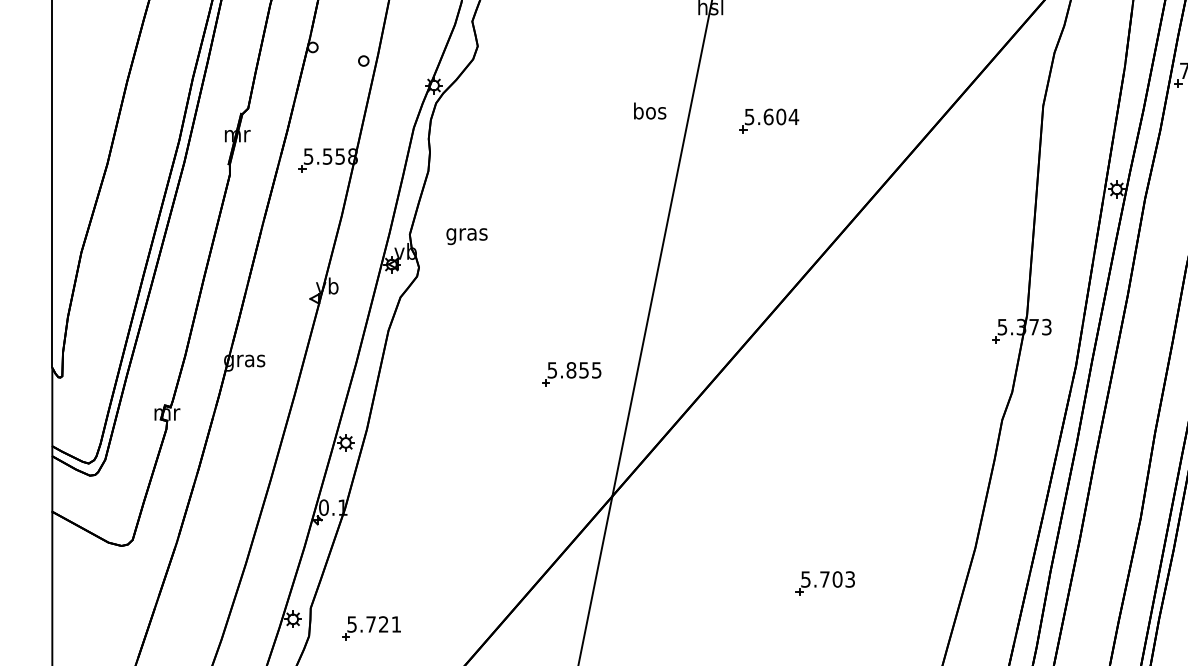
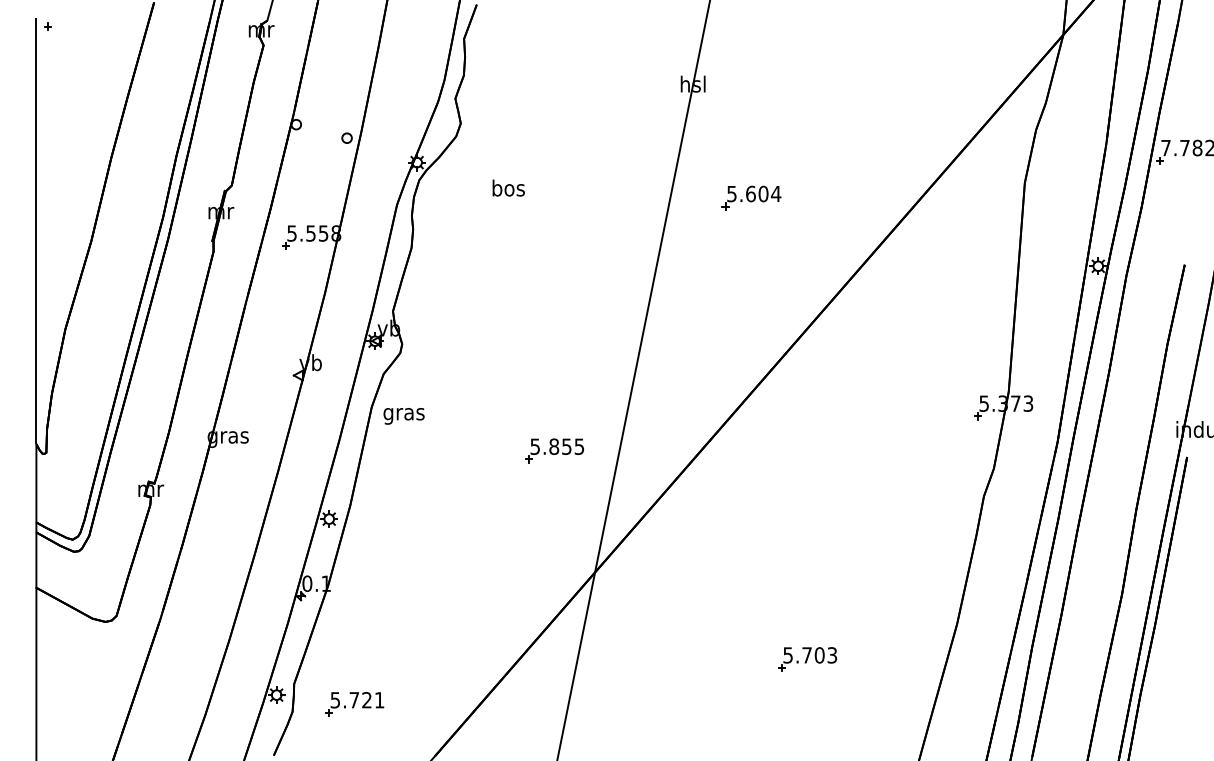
text: (649, 110) -> (508, 187), moved
text: (466, 236) -> (403, 416), moved

